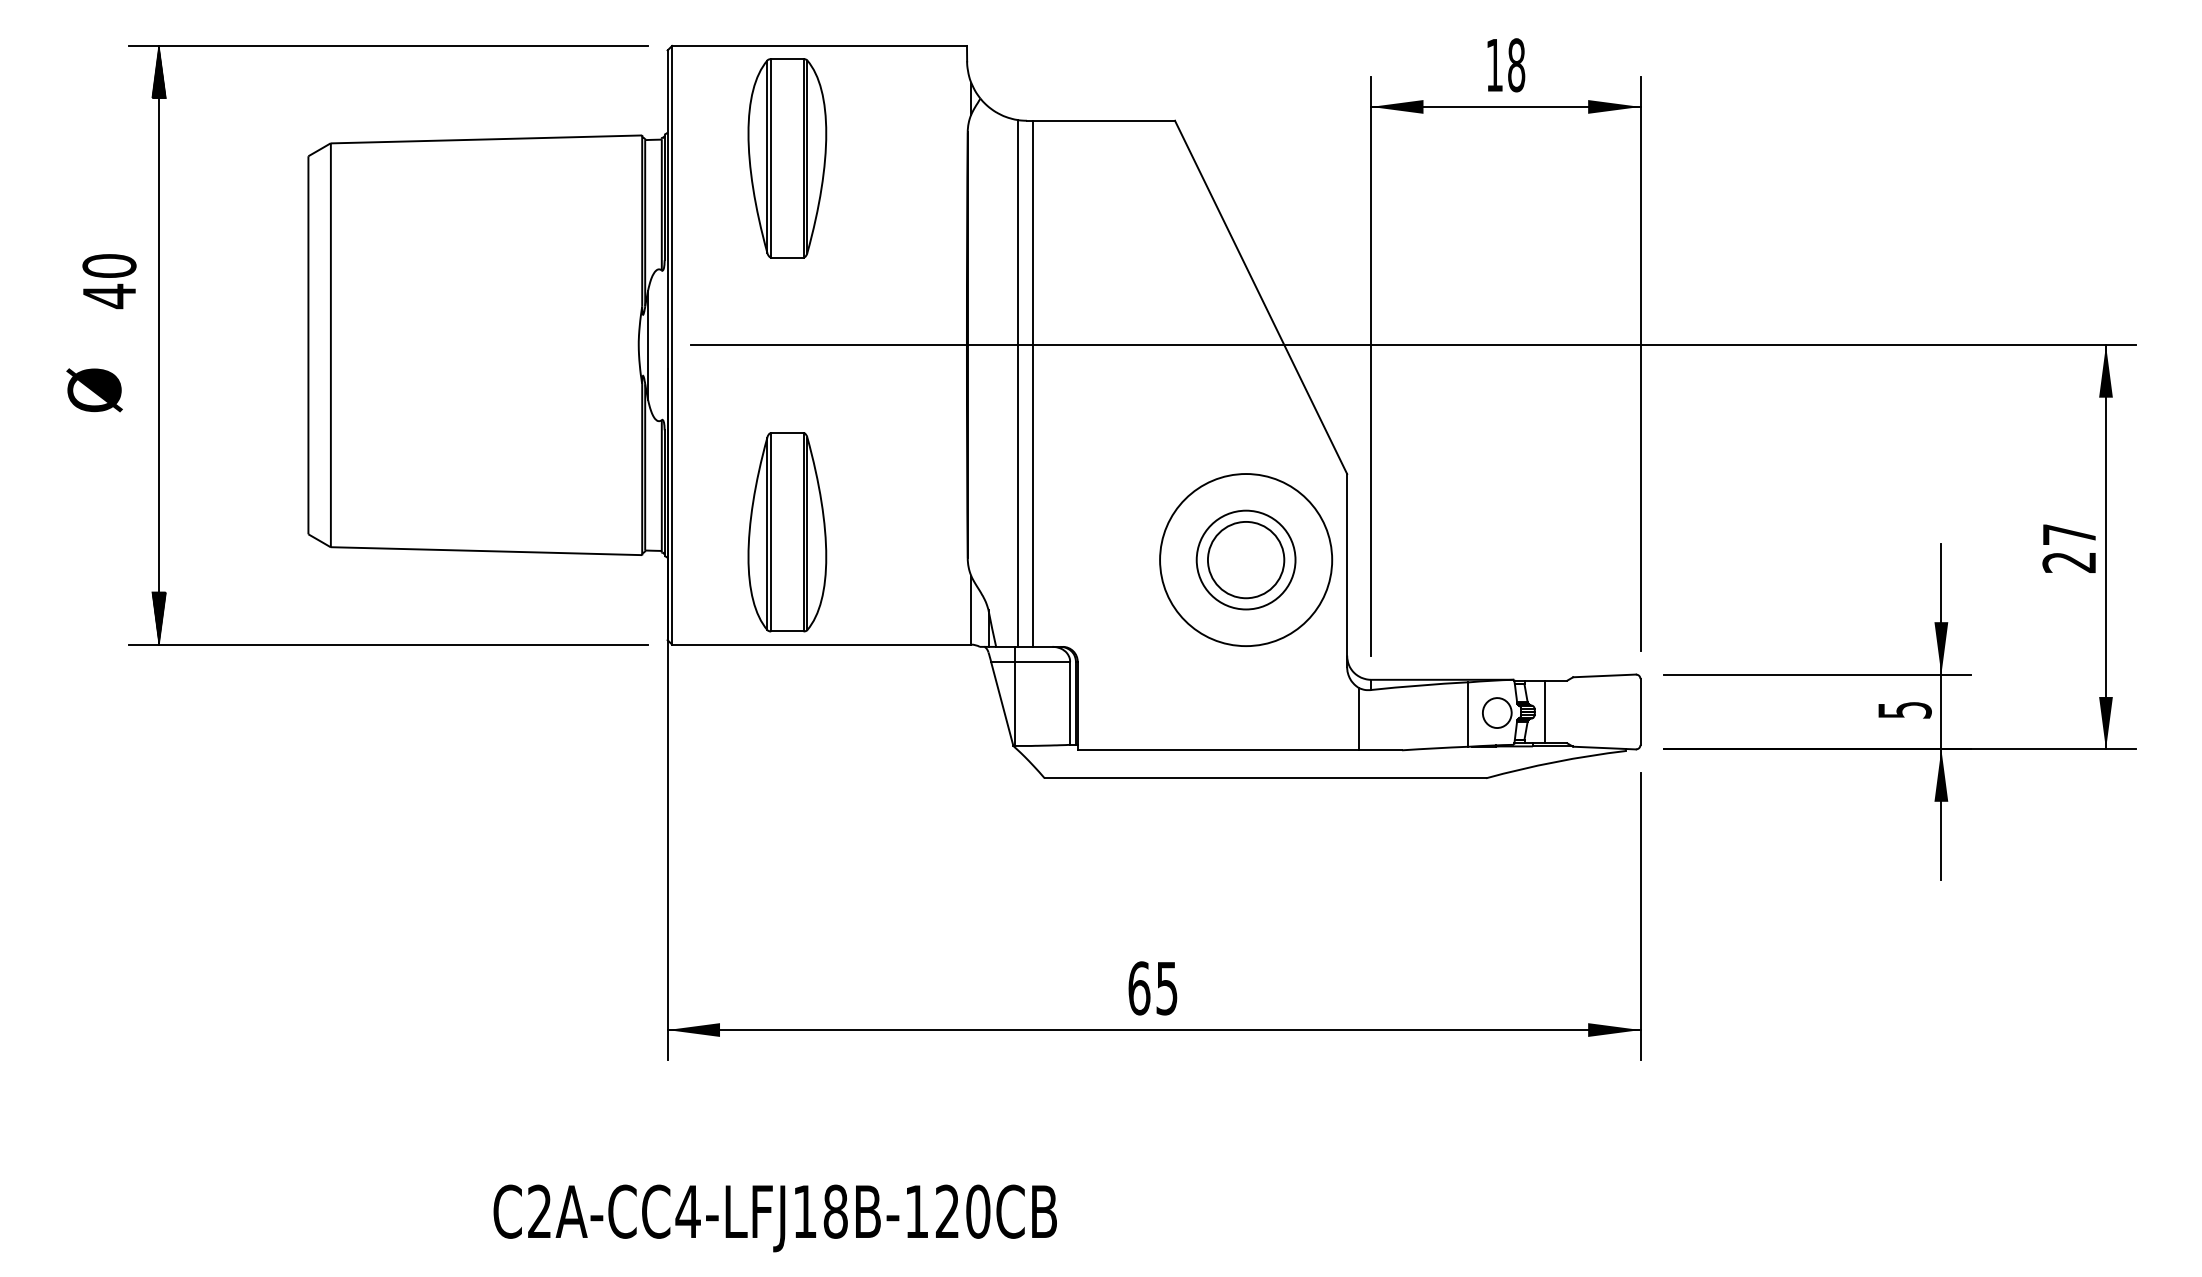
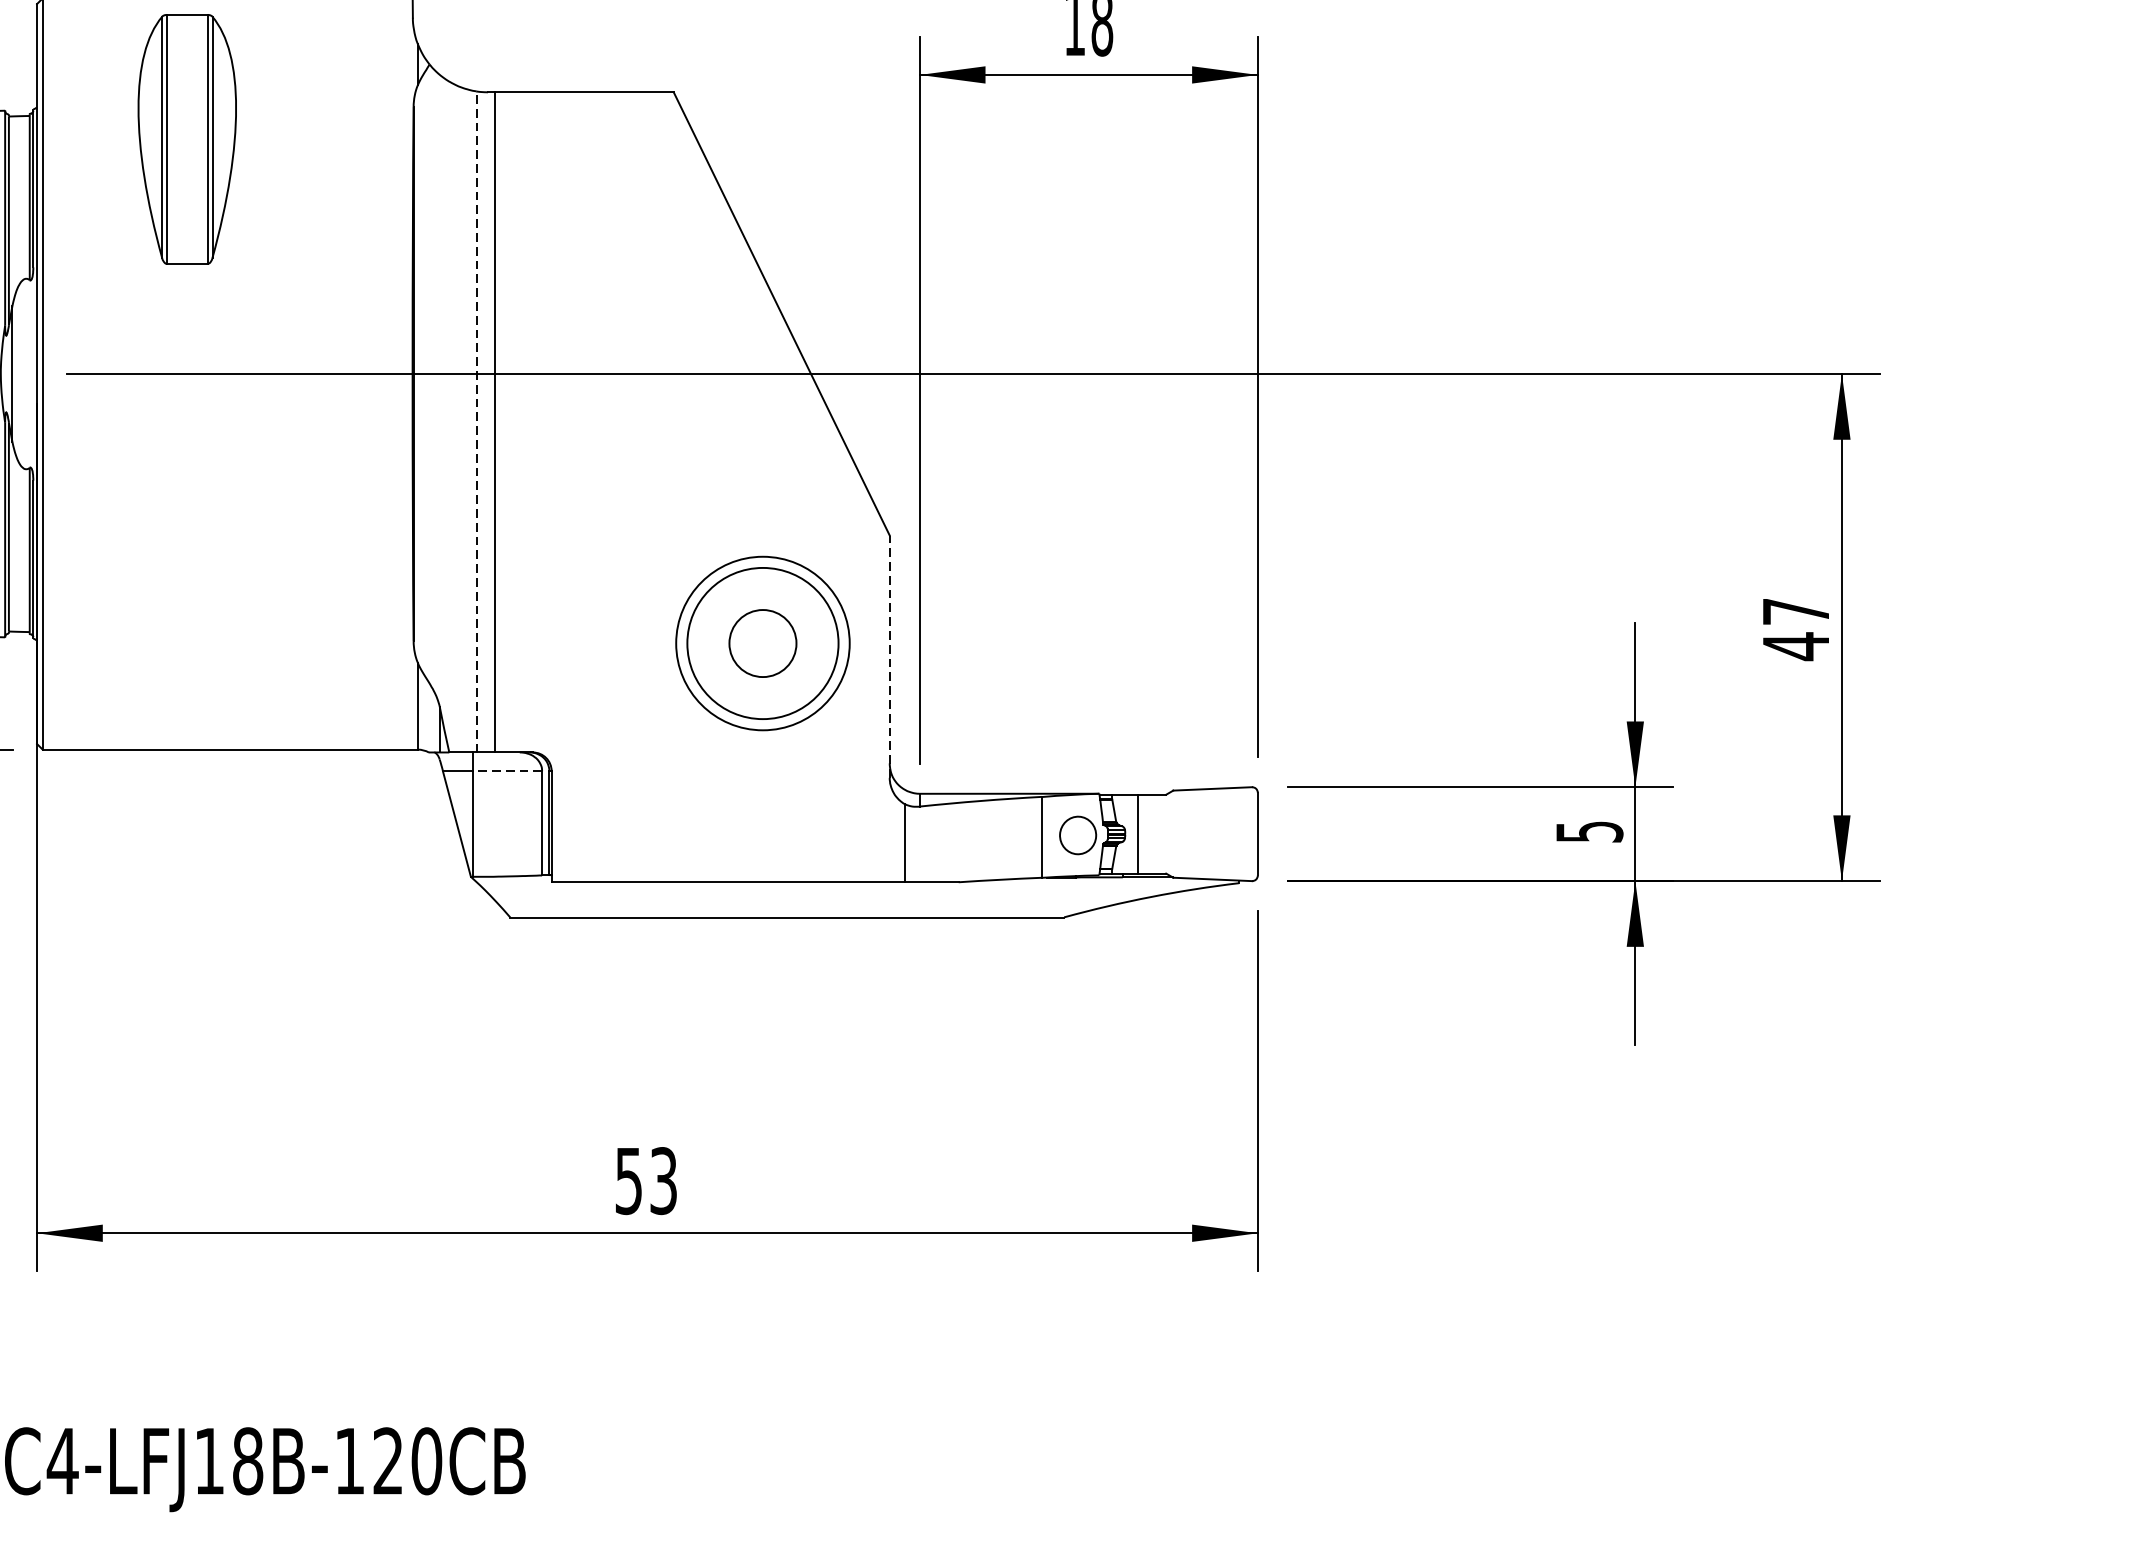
line: (1017, 382) -> (476, 420), solid -> dashed
part: (787, 532) -> (187, 608), removed
circle: (1245, 559) -> (762, 642), size x0.7
circle: (1245, 559) -> (762, 642), size x1.4
circle: (1246, 560) -> (763, 644), size x0.7
text: (2068, 562) -> (1794, 646), 27 -> 47
line: (1347, 570) -> (890, 656), solid -> dashed
line: (1042, 661) -> (507, 770), solid -> dashed
text: (1152, 988) -> (645, 1181), 65 -> 53

